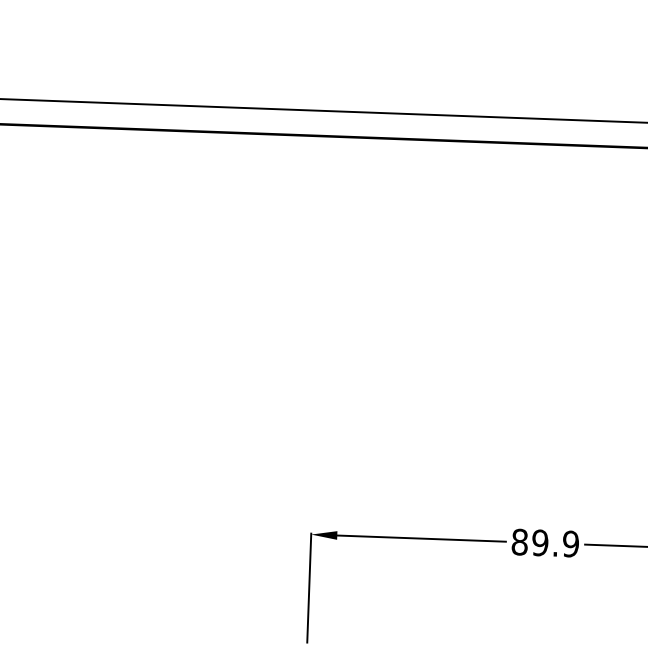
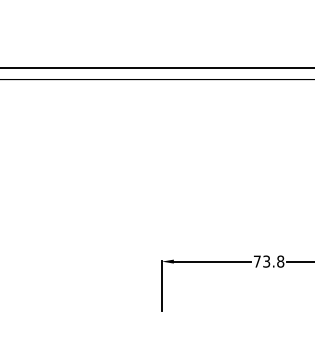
text: (544, 542) -> (268, 261), 89.9 -> 73.8

